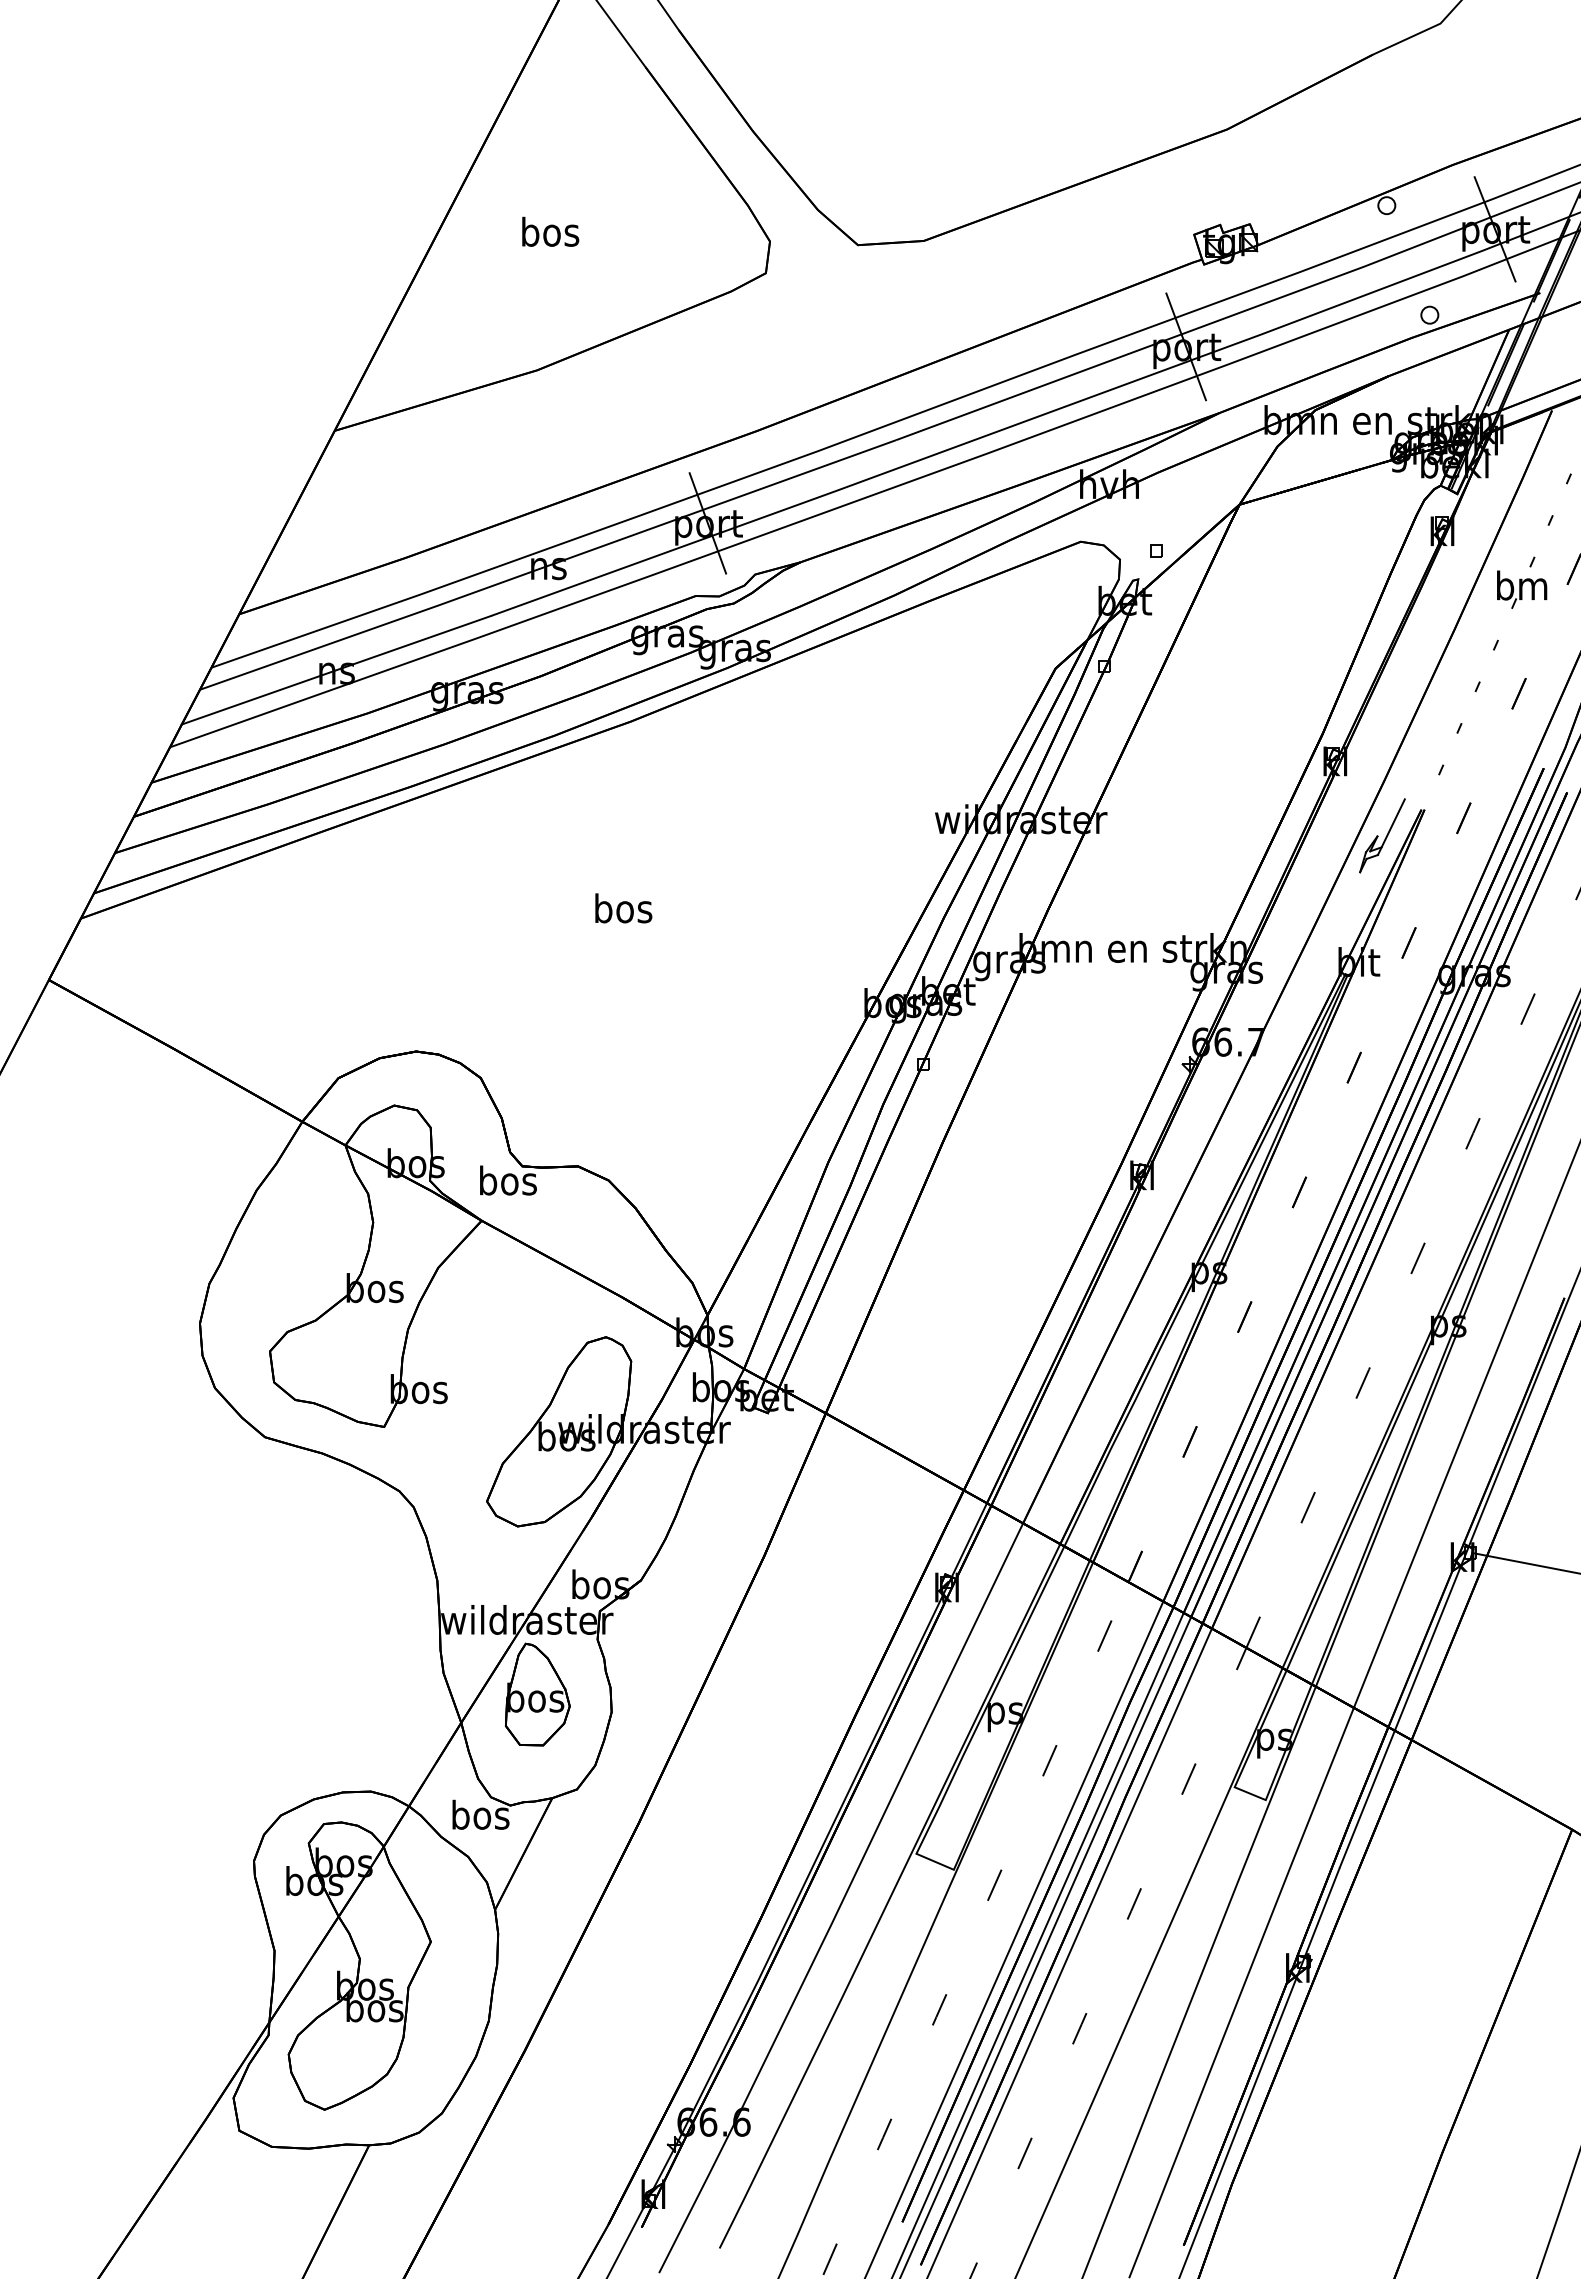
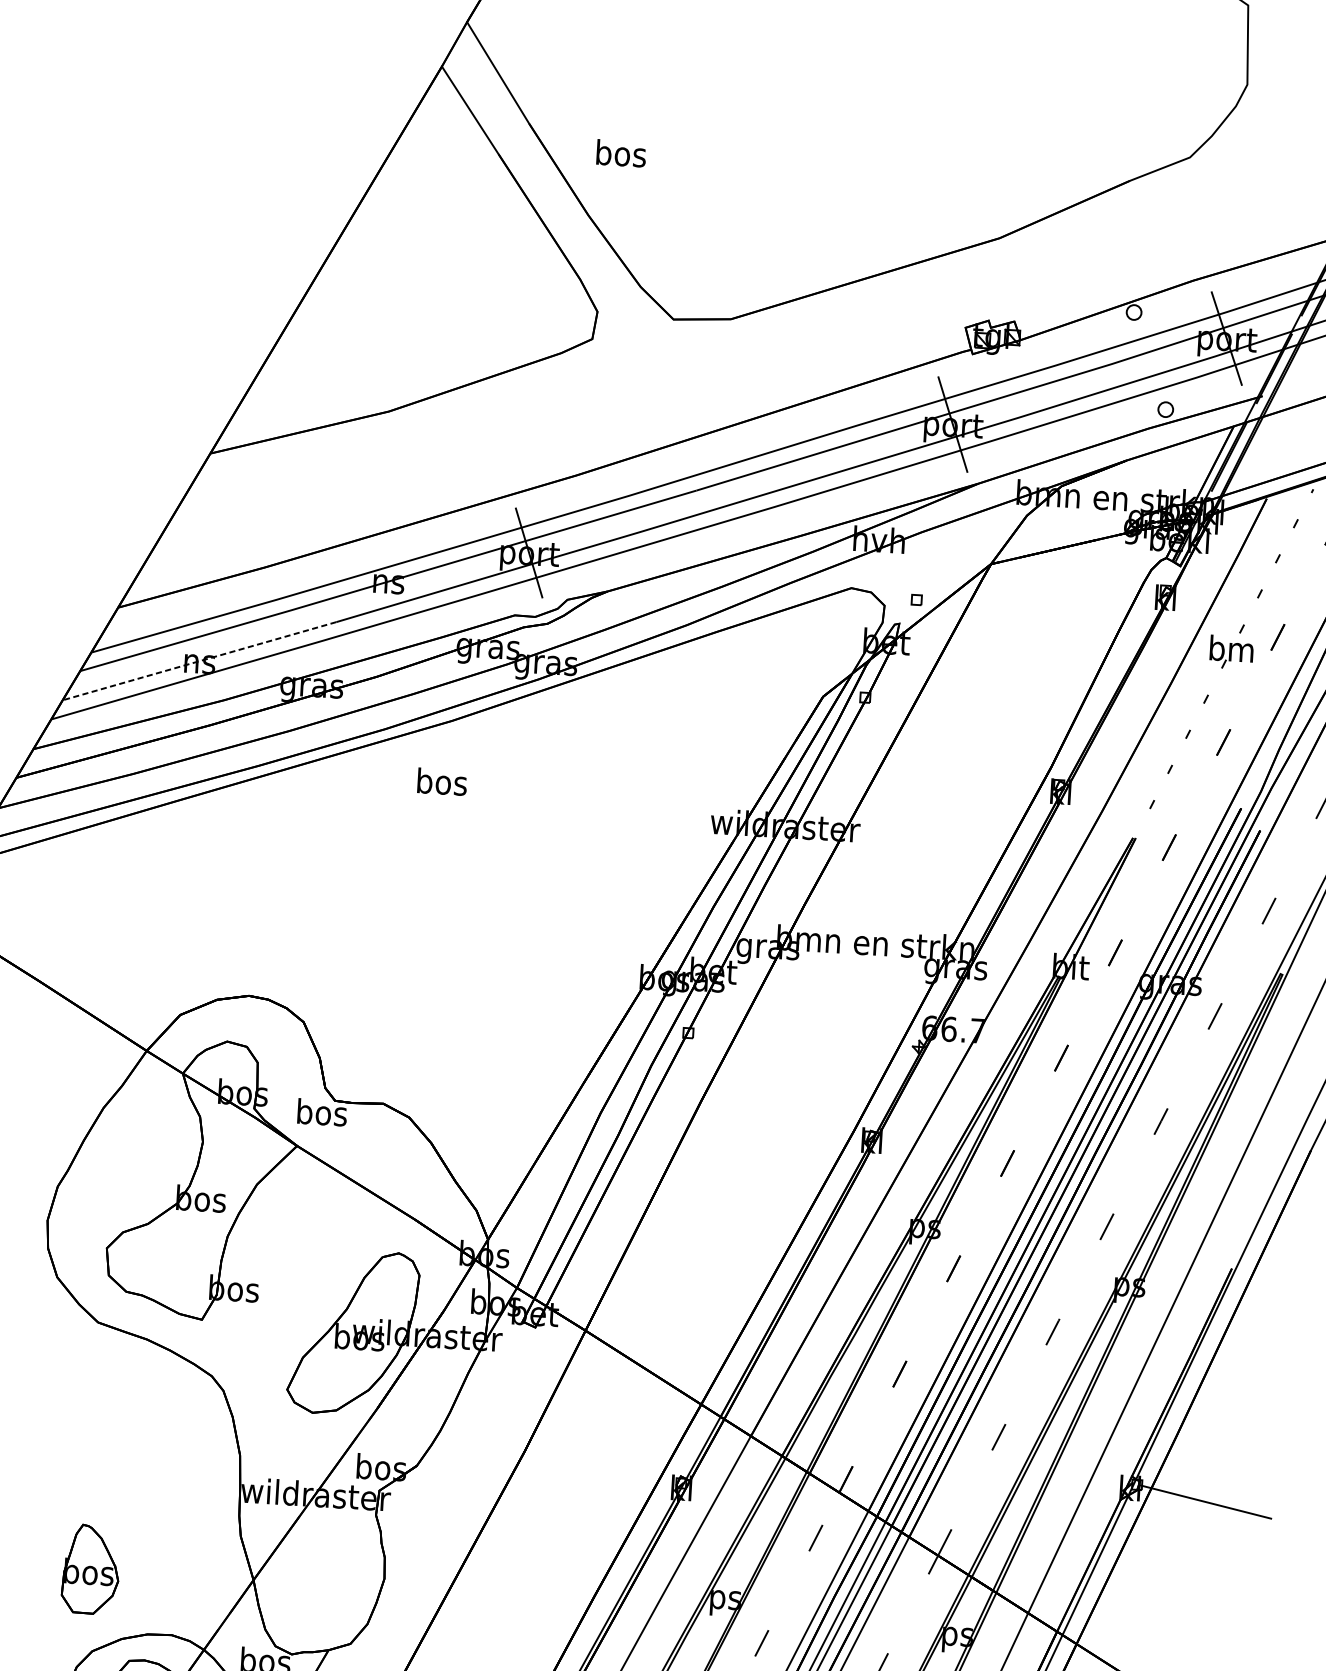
text: (550, 231) -> (621, 153), moved
line: (336, 670) -> (199, 661), solid -> dashed
part: (1382, 835) -> (1097, 858), removed
text: (623, 908) -> (442, 781), moved
part: (537, 1694) -> (90, 1569), moved

